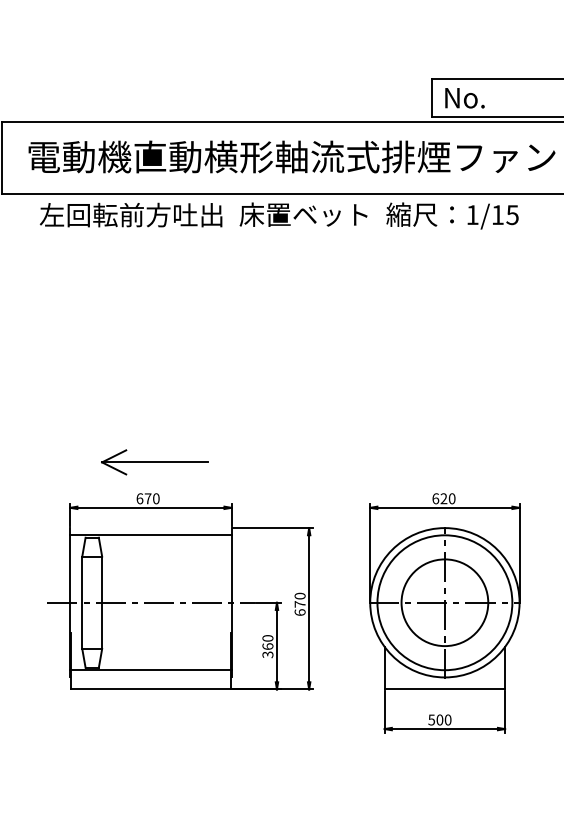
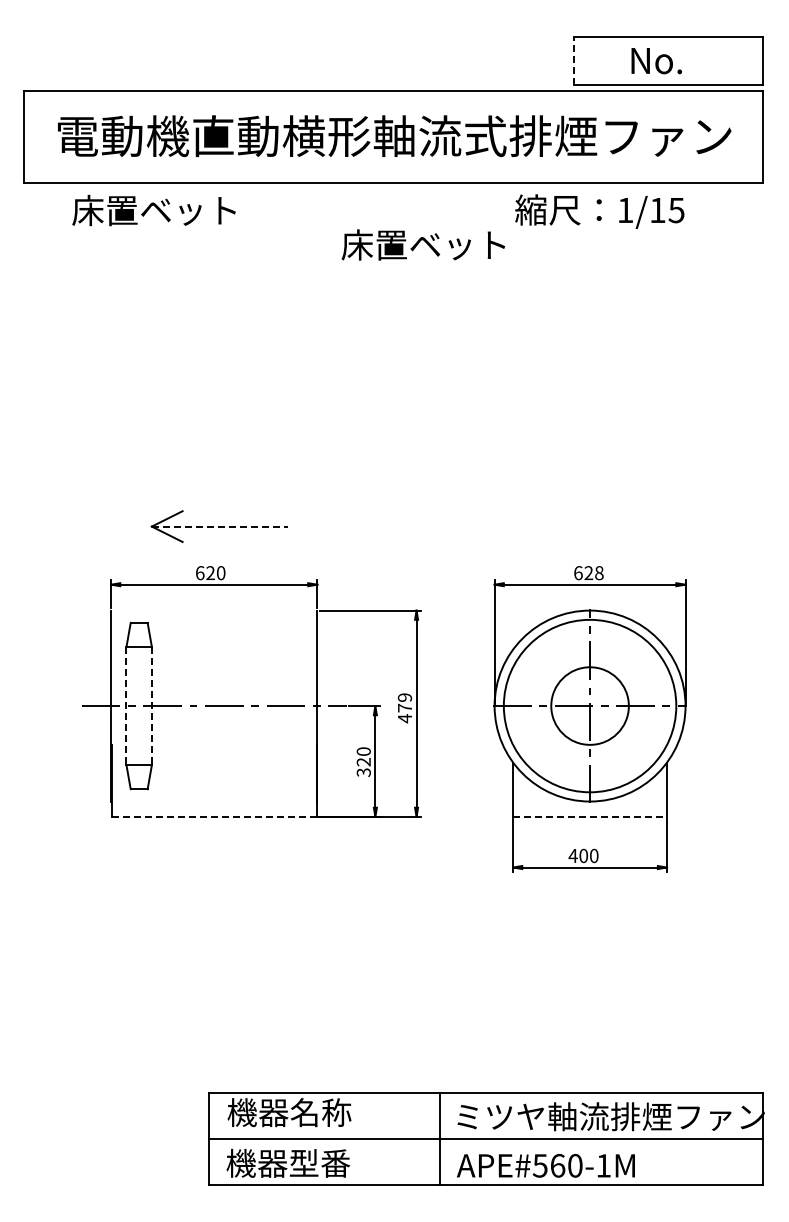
line: (431, 97) -> (573, 60), solid -> dashed
text: (464, 98) -> (656, 61), moved
text: (303, 214) -> (423, 244), moved
text: (130, 215) -> (188, 210), 左回転前方吐出 -> 床置ベット
line: (155, 462) -> (219, 526), solid -> dashed
text: (148, 498) -> (210, 572), 670 -> 620
text: (452, 498) -> (599, 572), 620 -> 628
line: (151, 535) -> (214, 619), removed
circle: (444, 602) -> (589, 705), size x0.7
line: (82, 603) -> (126, 706), solid -> dashed
line: (101, 603) -> (151, 706), solid -> dashed
text: (299, 604) -> (404, 708), 670 -> 479
text: (267, 646) -> (363, 761), 360 -> 320
line: (151, 670) -> (214, 792), removed
line: (150, 689) -> (213, 816), solid -> dashed
line: (445, 689) -> (590, 816), solid -> dashed
text: (431, 720) -> (572, 856), 500 -> 400

